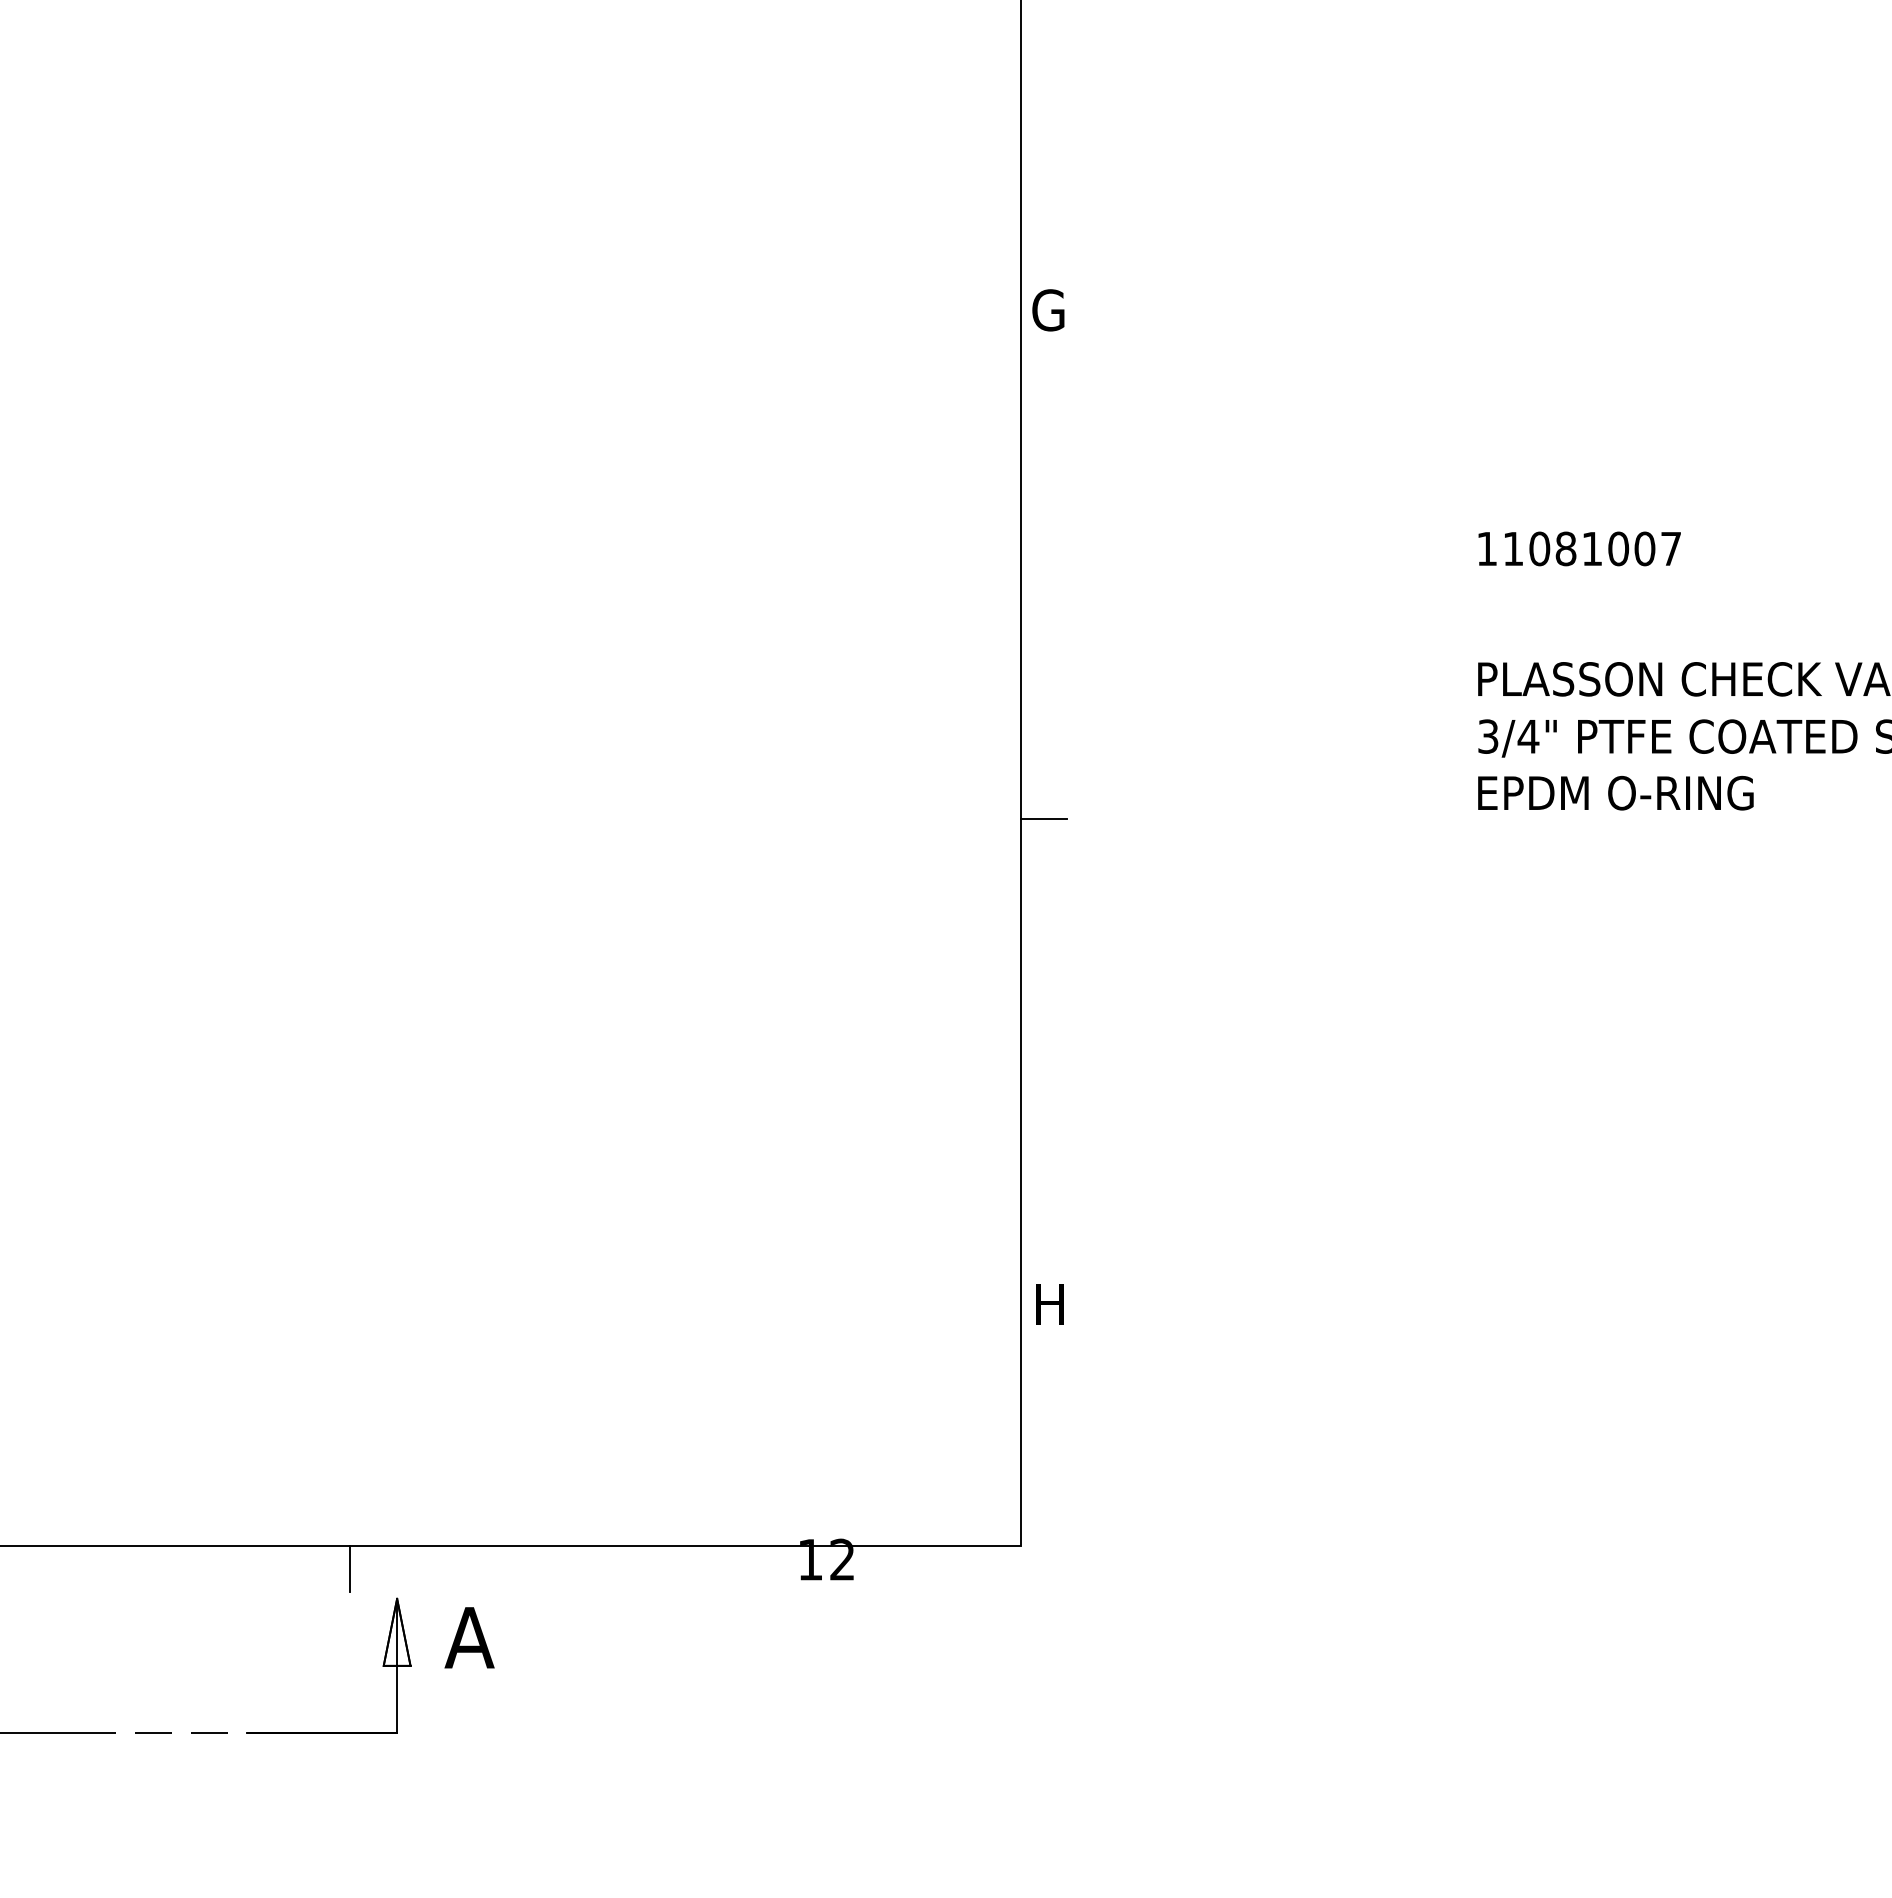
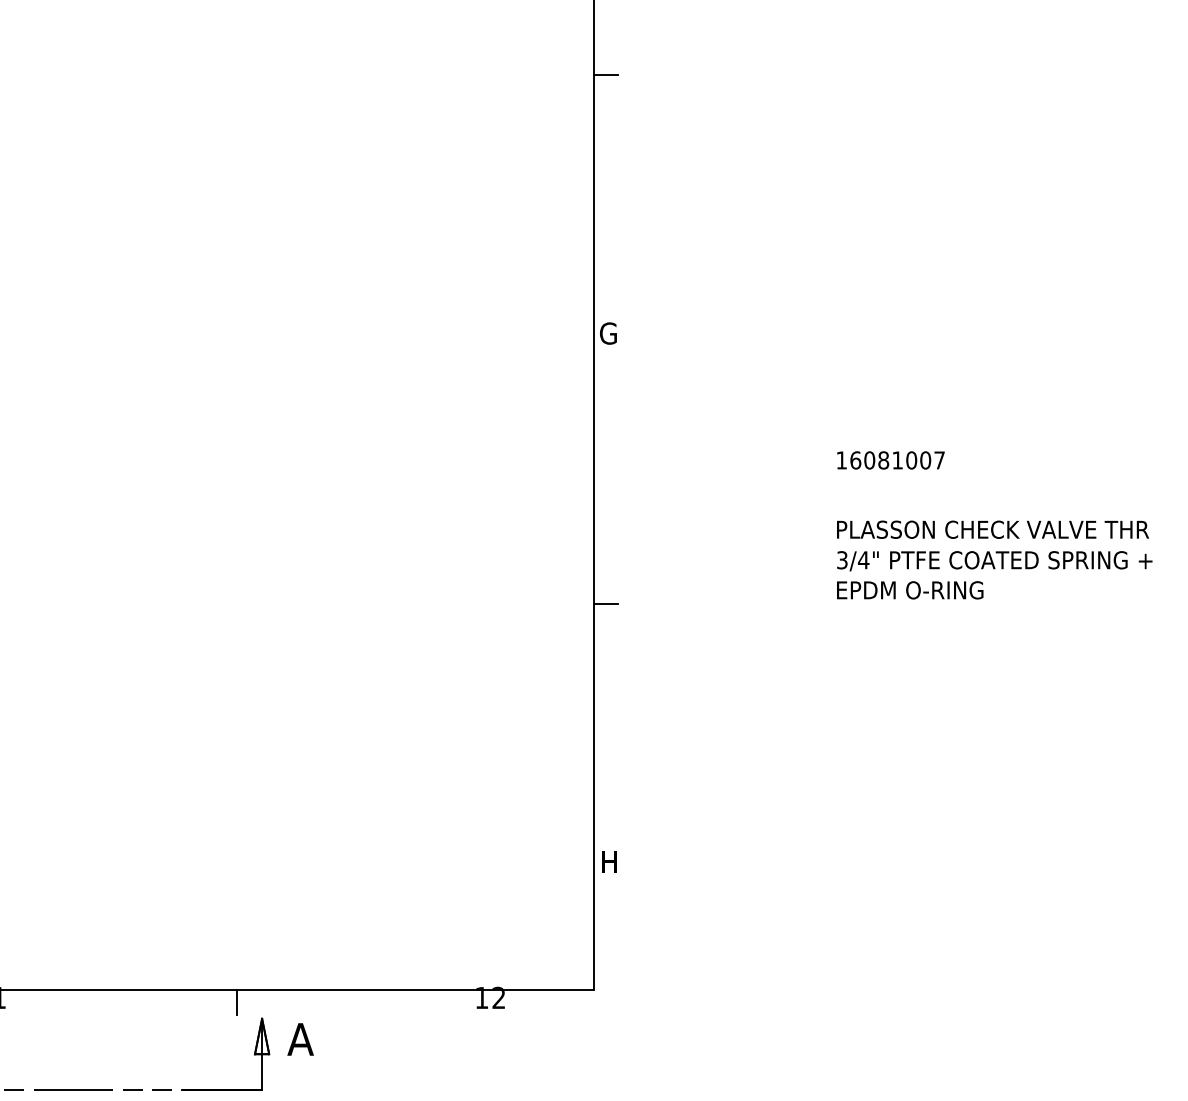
text: (1512, 549) -> (855, 460), 11081007 -> 16081007

